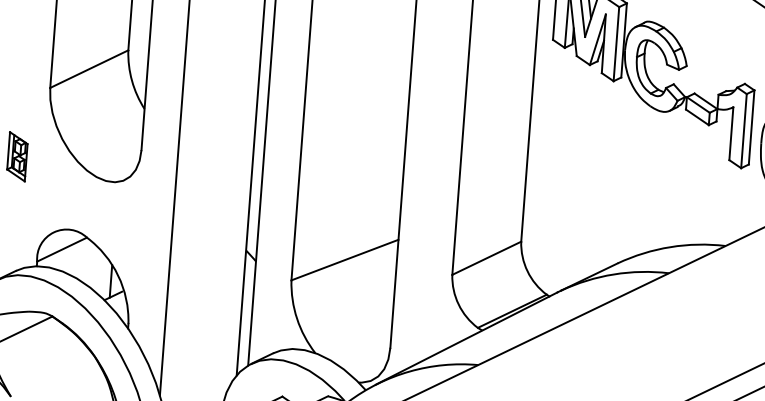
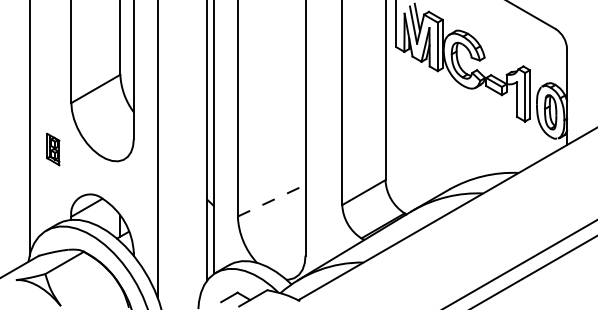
line: (346, 259) -> (272, 200), solid -> dashed

